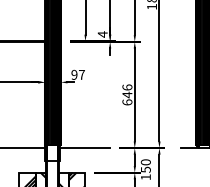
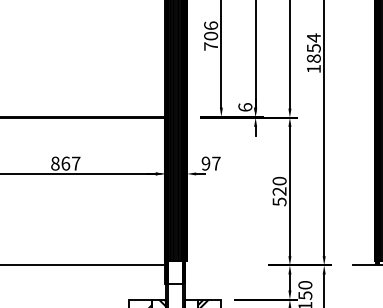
text: (102, 34) -> (245, 107), 4 -> 6
text: (127, 94) -> (279, 191), 646 -> 520
line: (84, 148) -> (220, 265), removed

